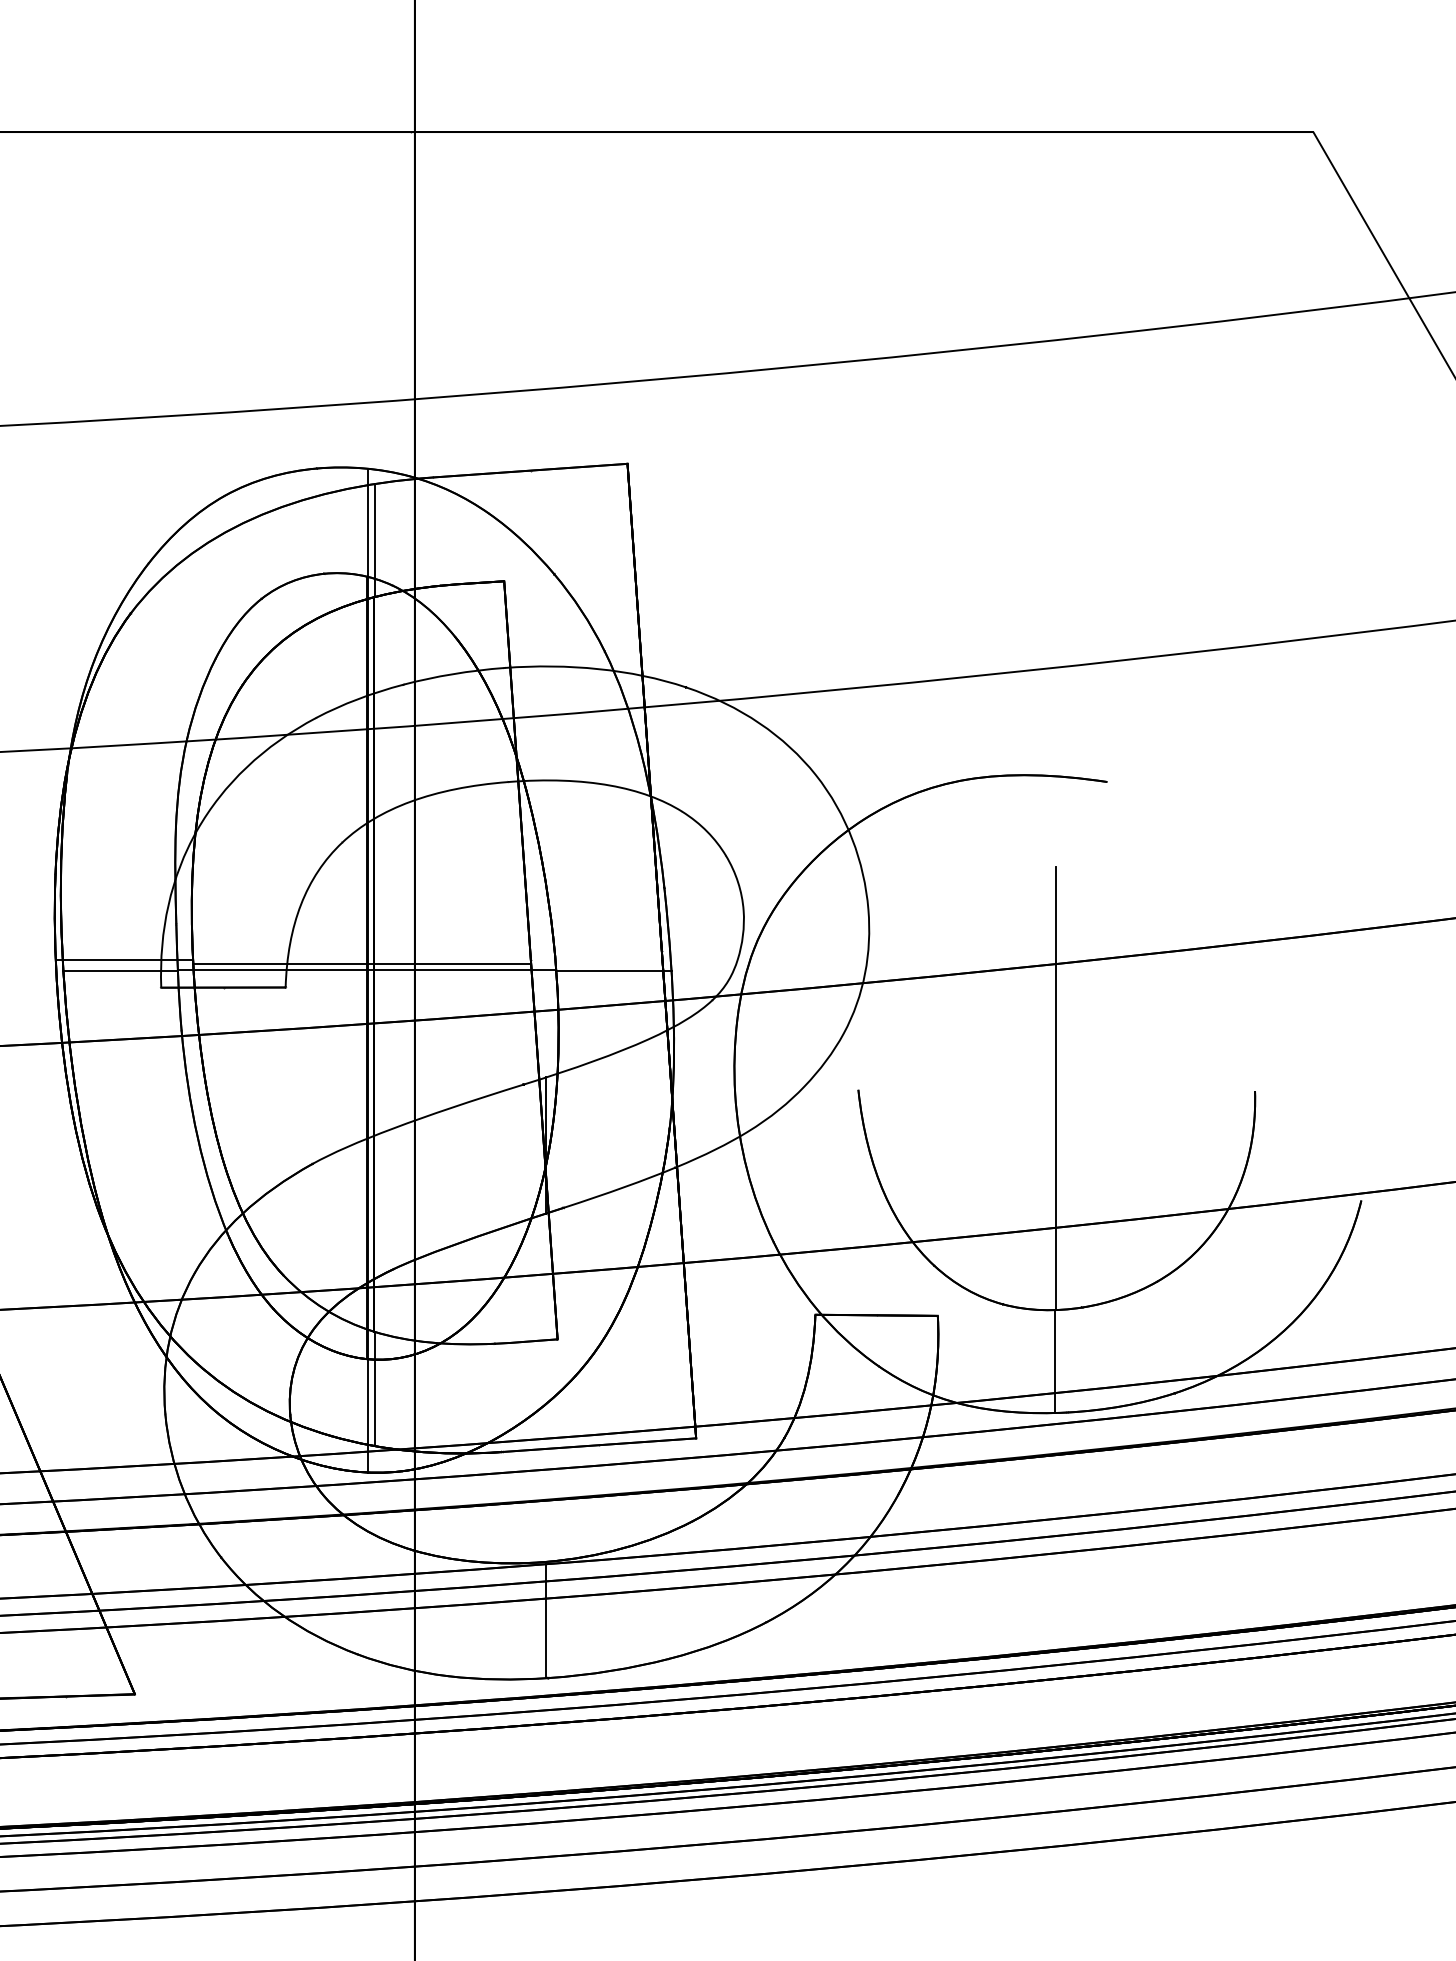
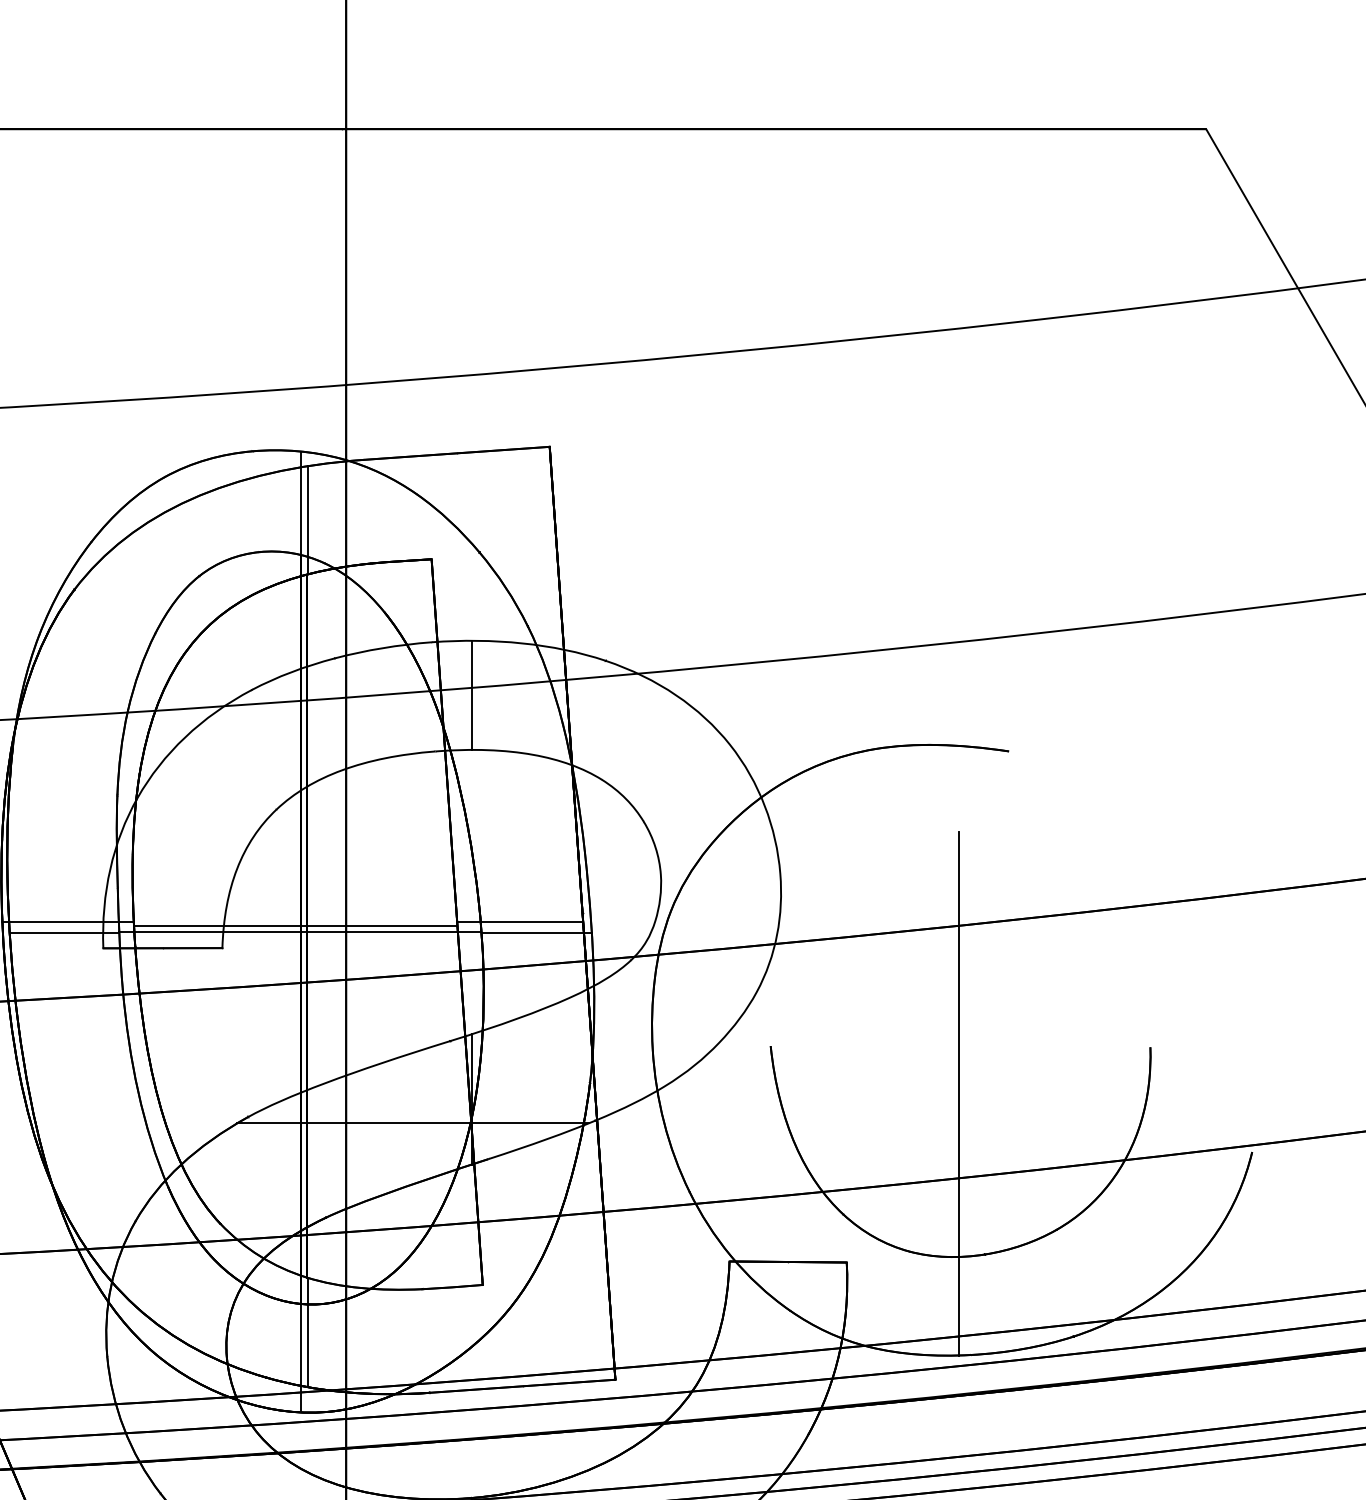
line: (546, 723) -> (472, 695), added
line: (596, 960) -> (520, 922), added
line: (484, 1170) -> (412, 1123), added

